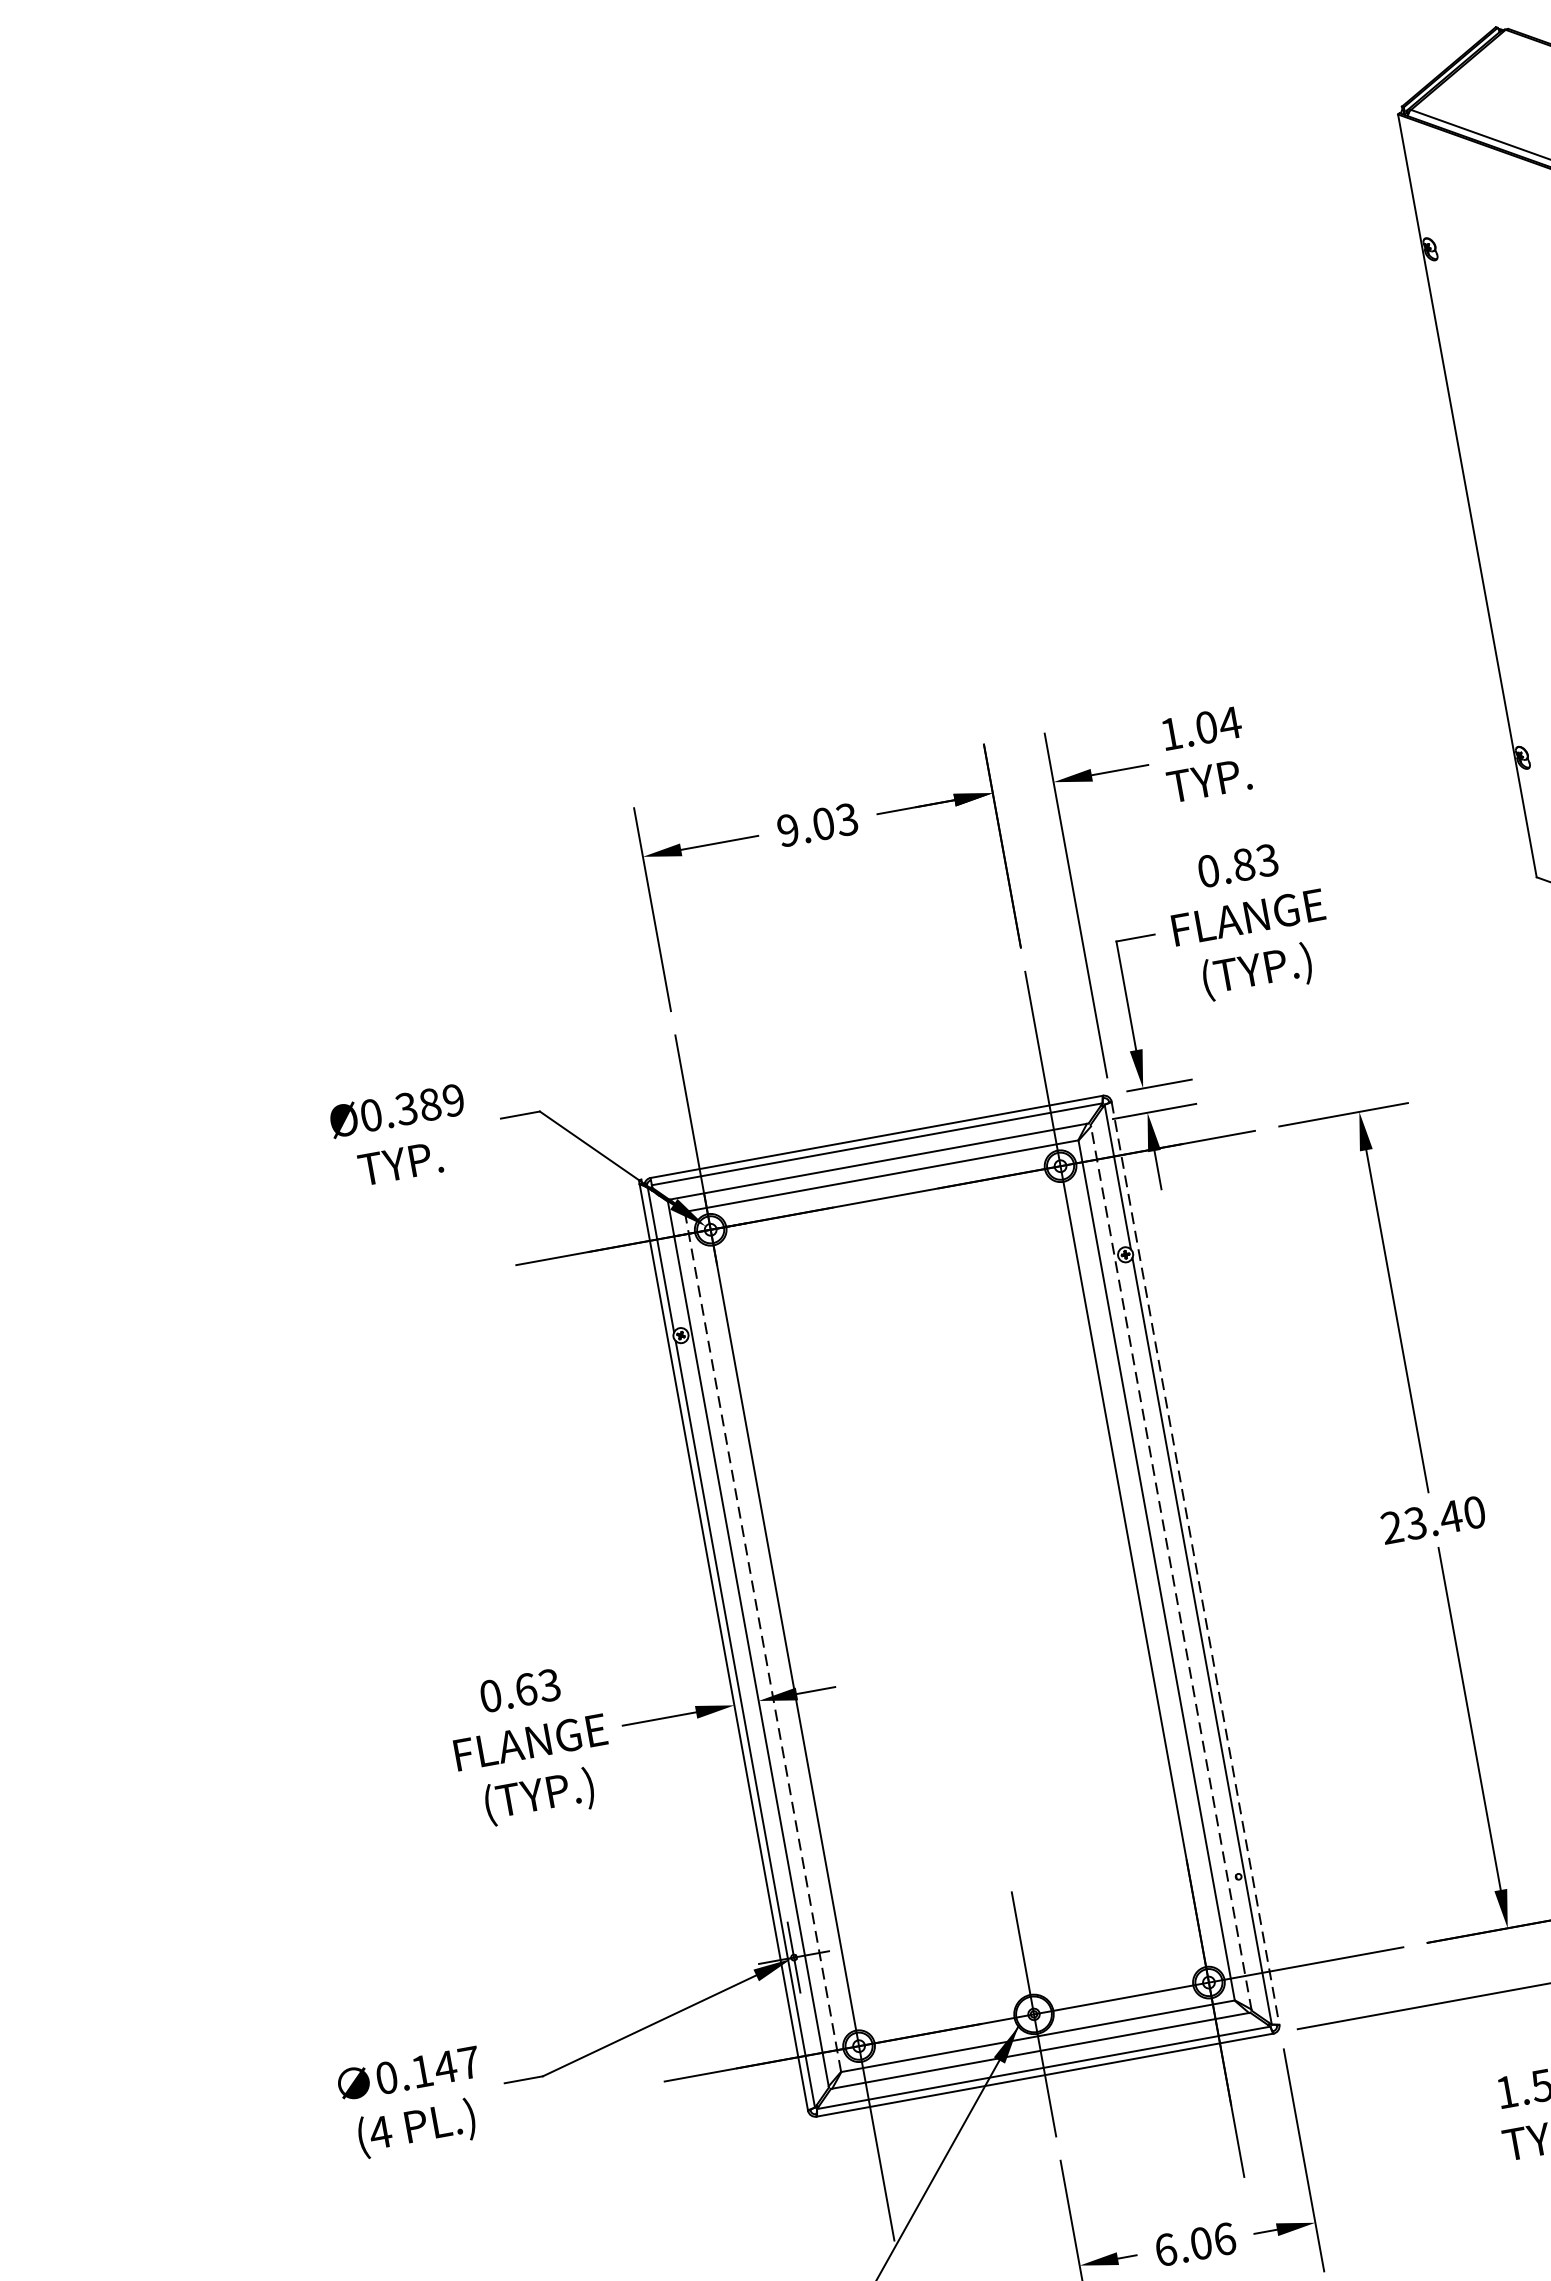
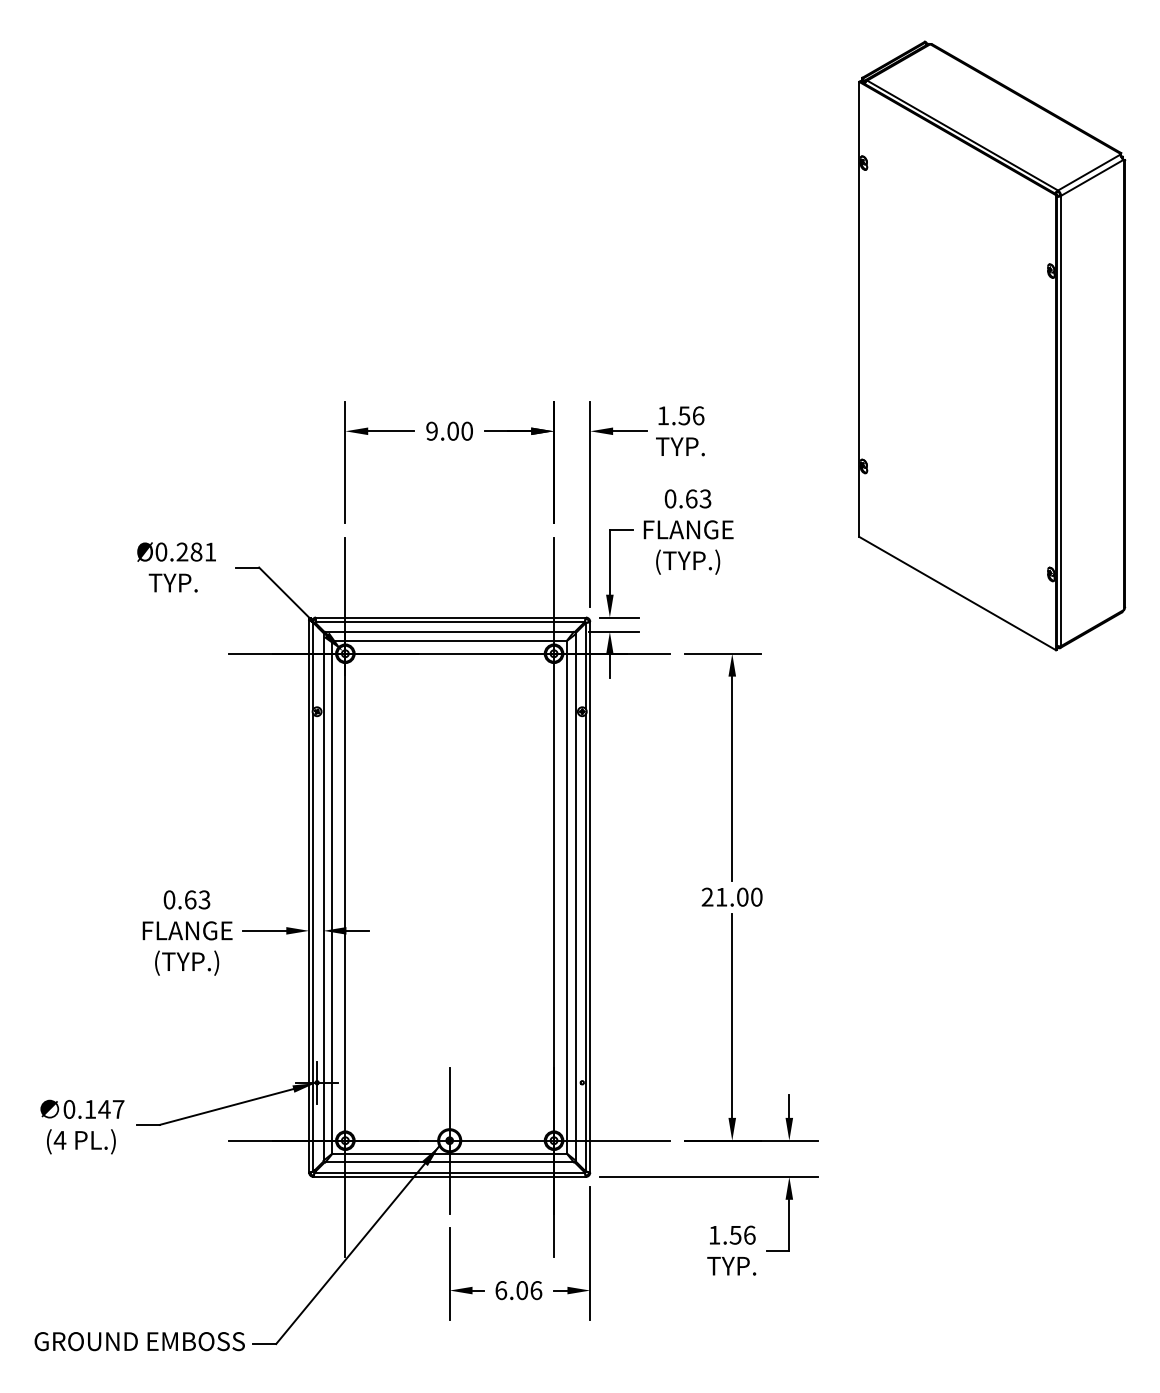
text: (1218, 724) -> (691, 415), 1.04 -> 1.56
text: (845, 818) -> (466, 430), 9.03 -> 9.00
text: (1243, 864) -> (691, 498), 0.83 -> 0.63
text: (429, 1103) -> (196, 551), Ø0.389 -> Ø0.281
text: (1432, 1519) -> (731, 896), 23.40 -> 21.00
line: (1195, 1563) -> (590, 897), dashed -> solid
line: (1170, 1566) -> (575, 896), dashed -> solid
line: (763, 1640) -> (332, 896), dashed -> solid

